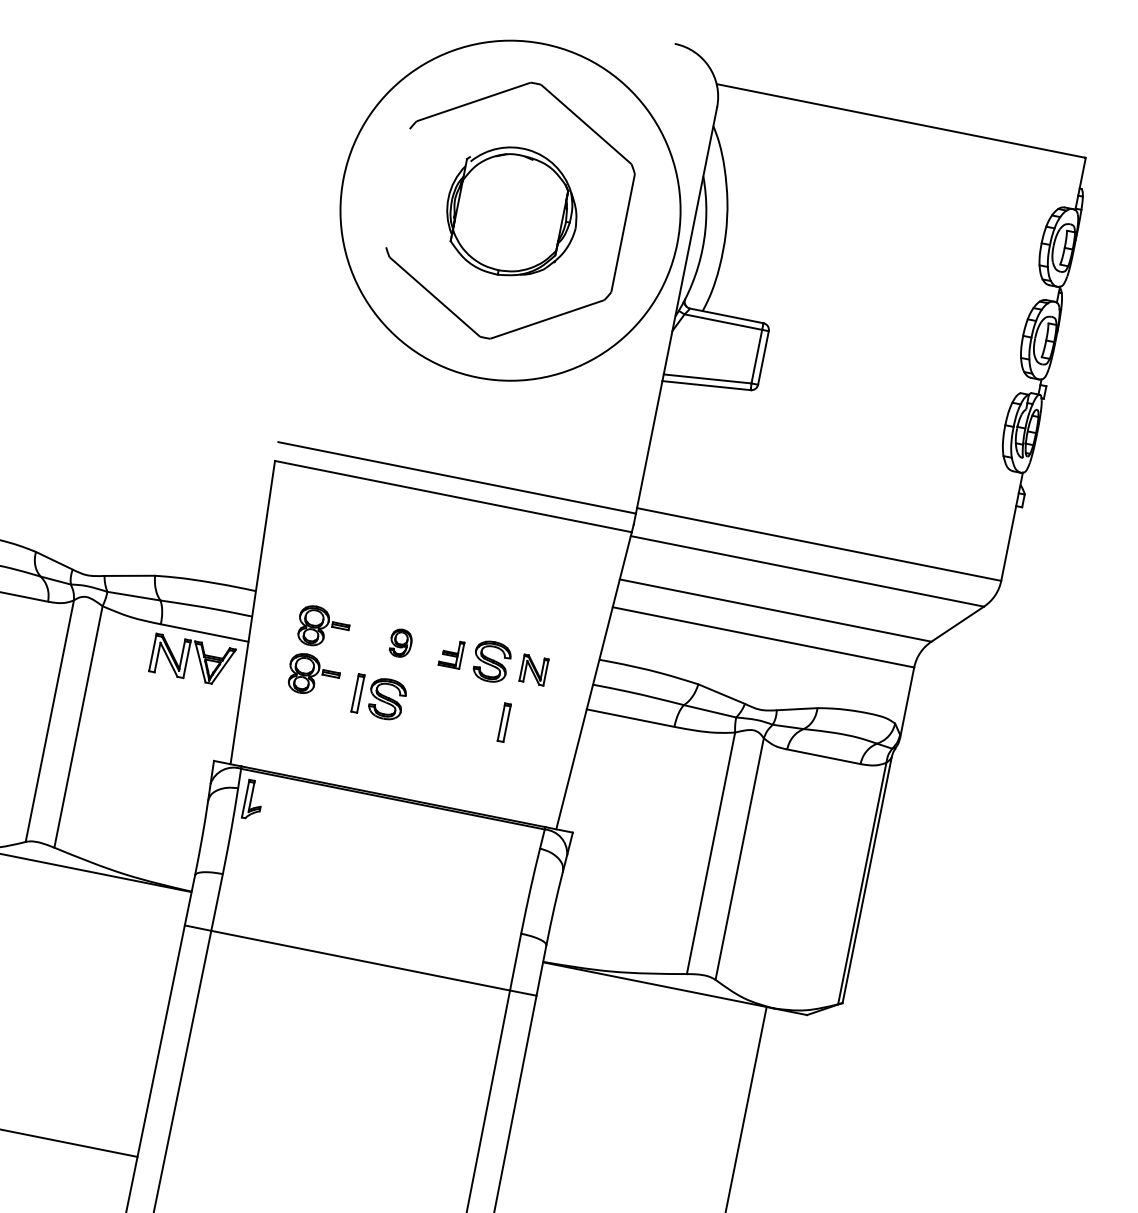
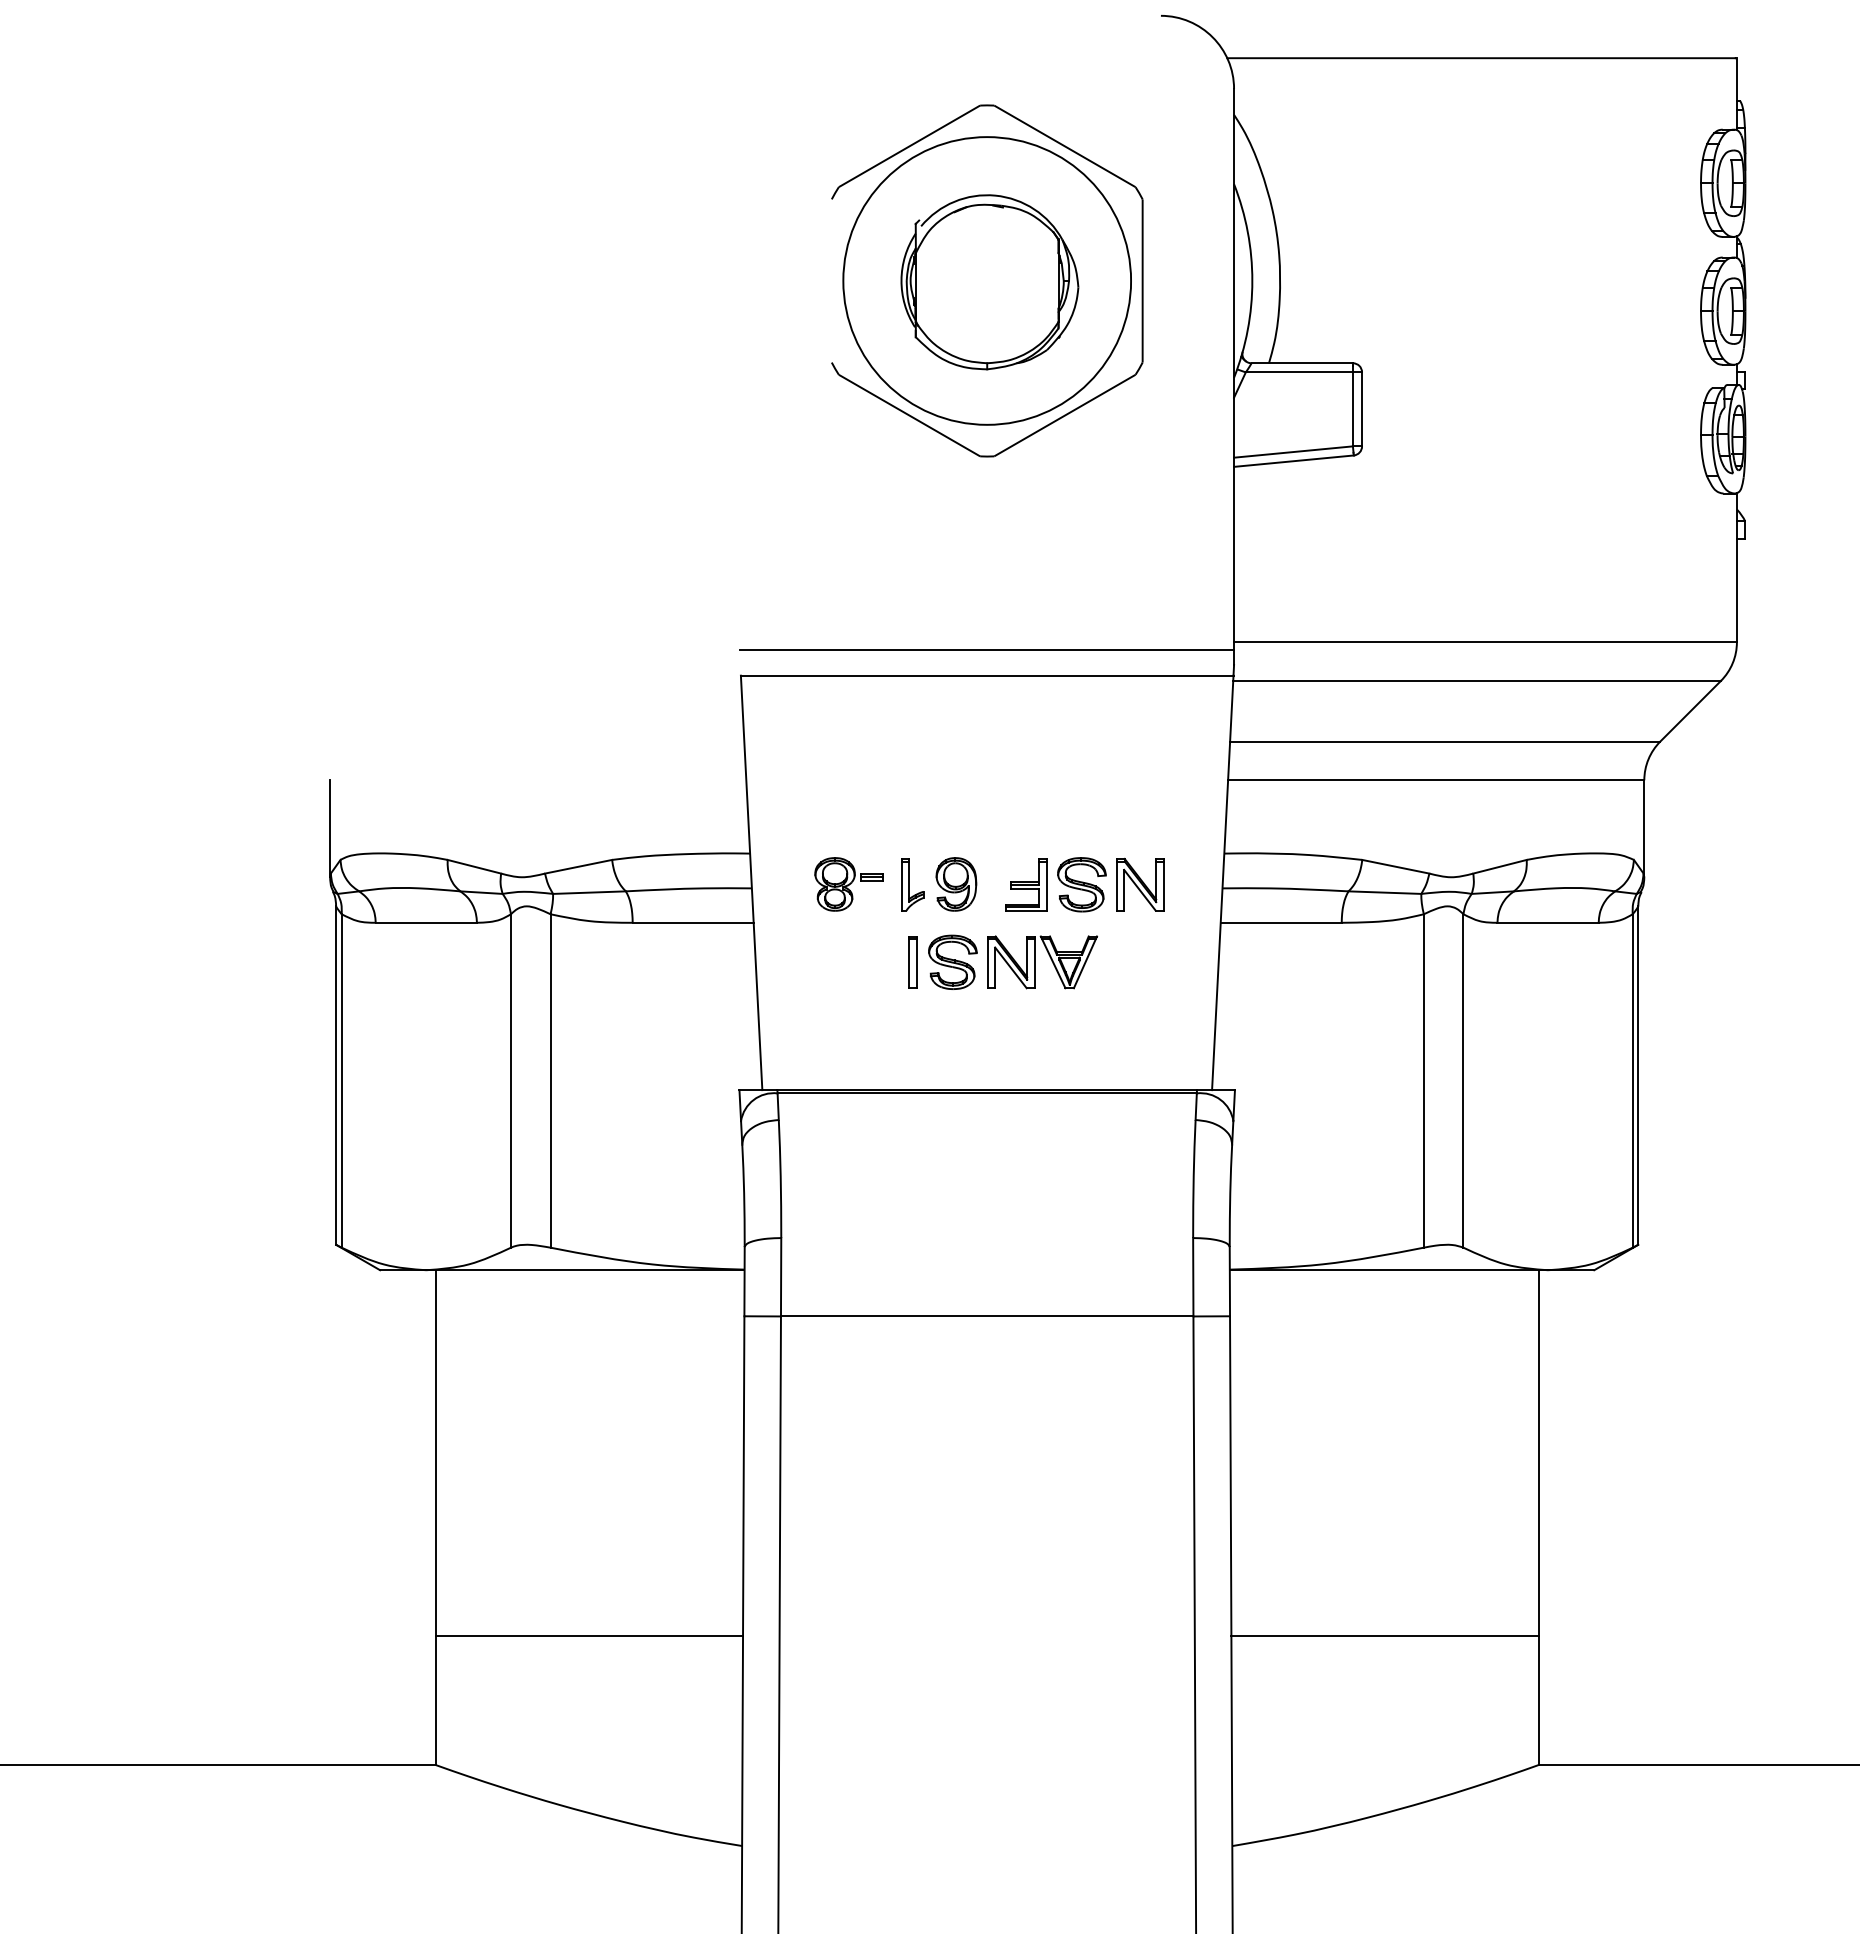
circle: (510, 210) -> (987, 280), size x0.62
part: (400, 643) -> (956, 884), size x1.43
part: (451, 653) -> (1026, 884), size x1.43
part: (187, 659) -> (1035, 962), moved
part: (534, 670) -> (1140, 884), size x1.43
part: (313, 675) -> (848, 950), removed
part: (504, 722) -> (1114, 962), removed
part: (253, 800) -> (912, 884), moved

